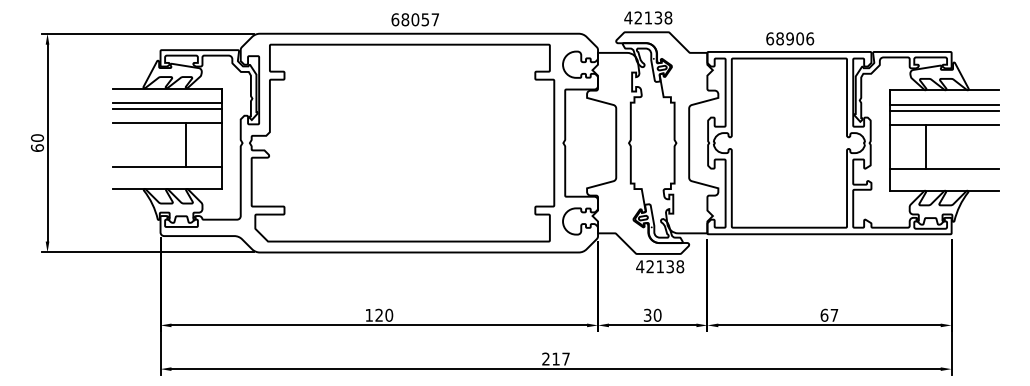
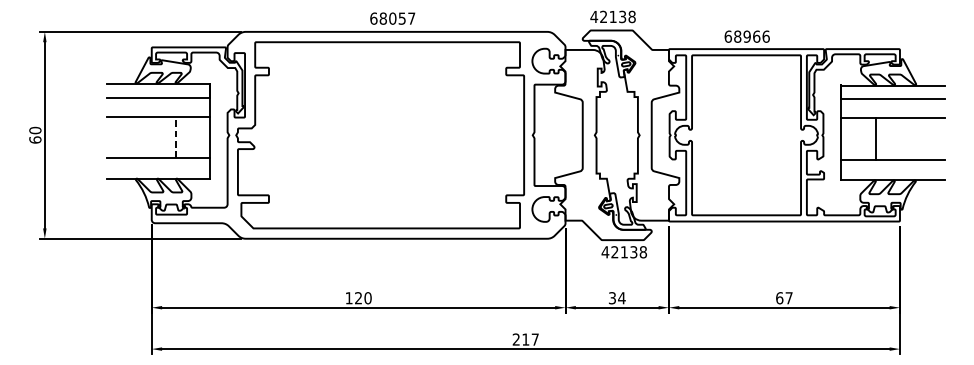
text: (800, 38) -> (757, 36), 68906 -> 68966
line: (167, 108) -> (158, 102), removed
line: (944, 110) -> (893, 104), removed
line: (186, 145) -> (176, 137), solid -> dashed
text: (657, 314) -> (621, 297), 30 -> 34

